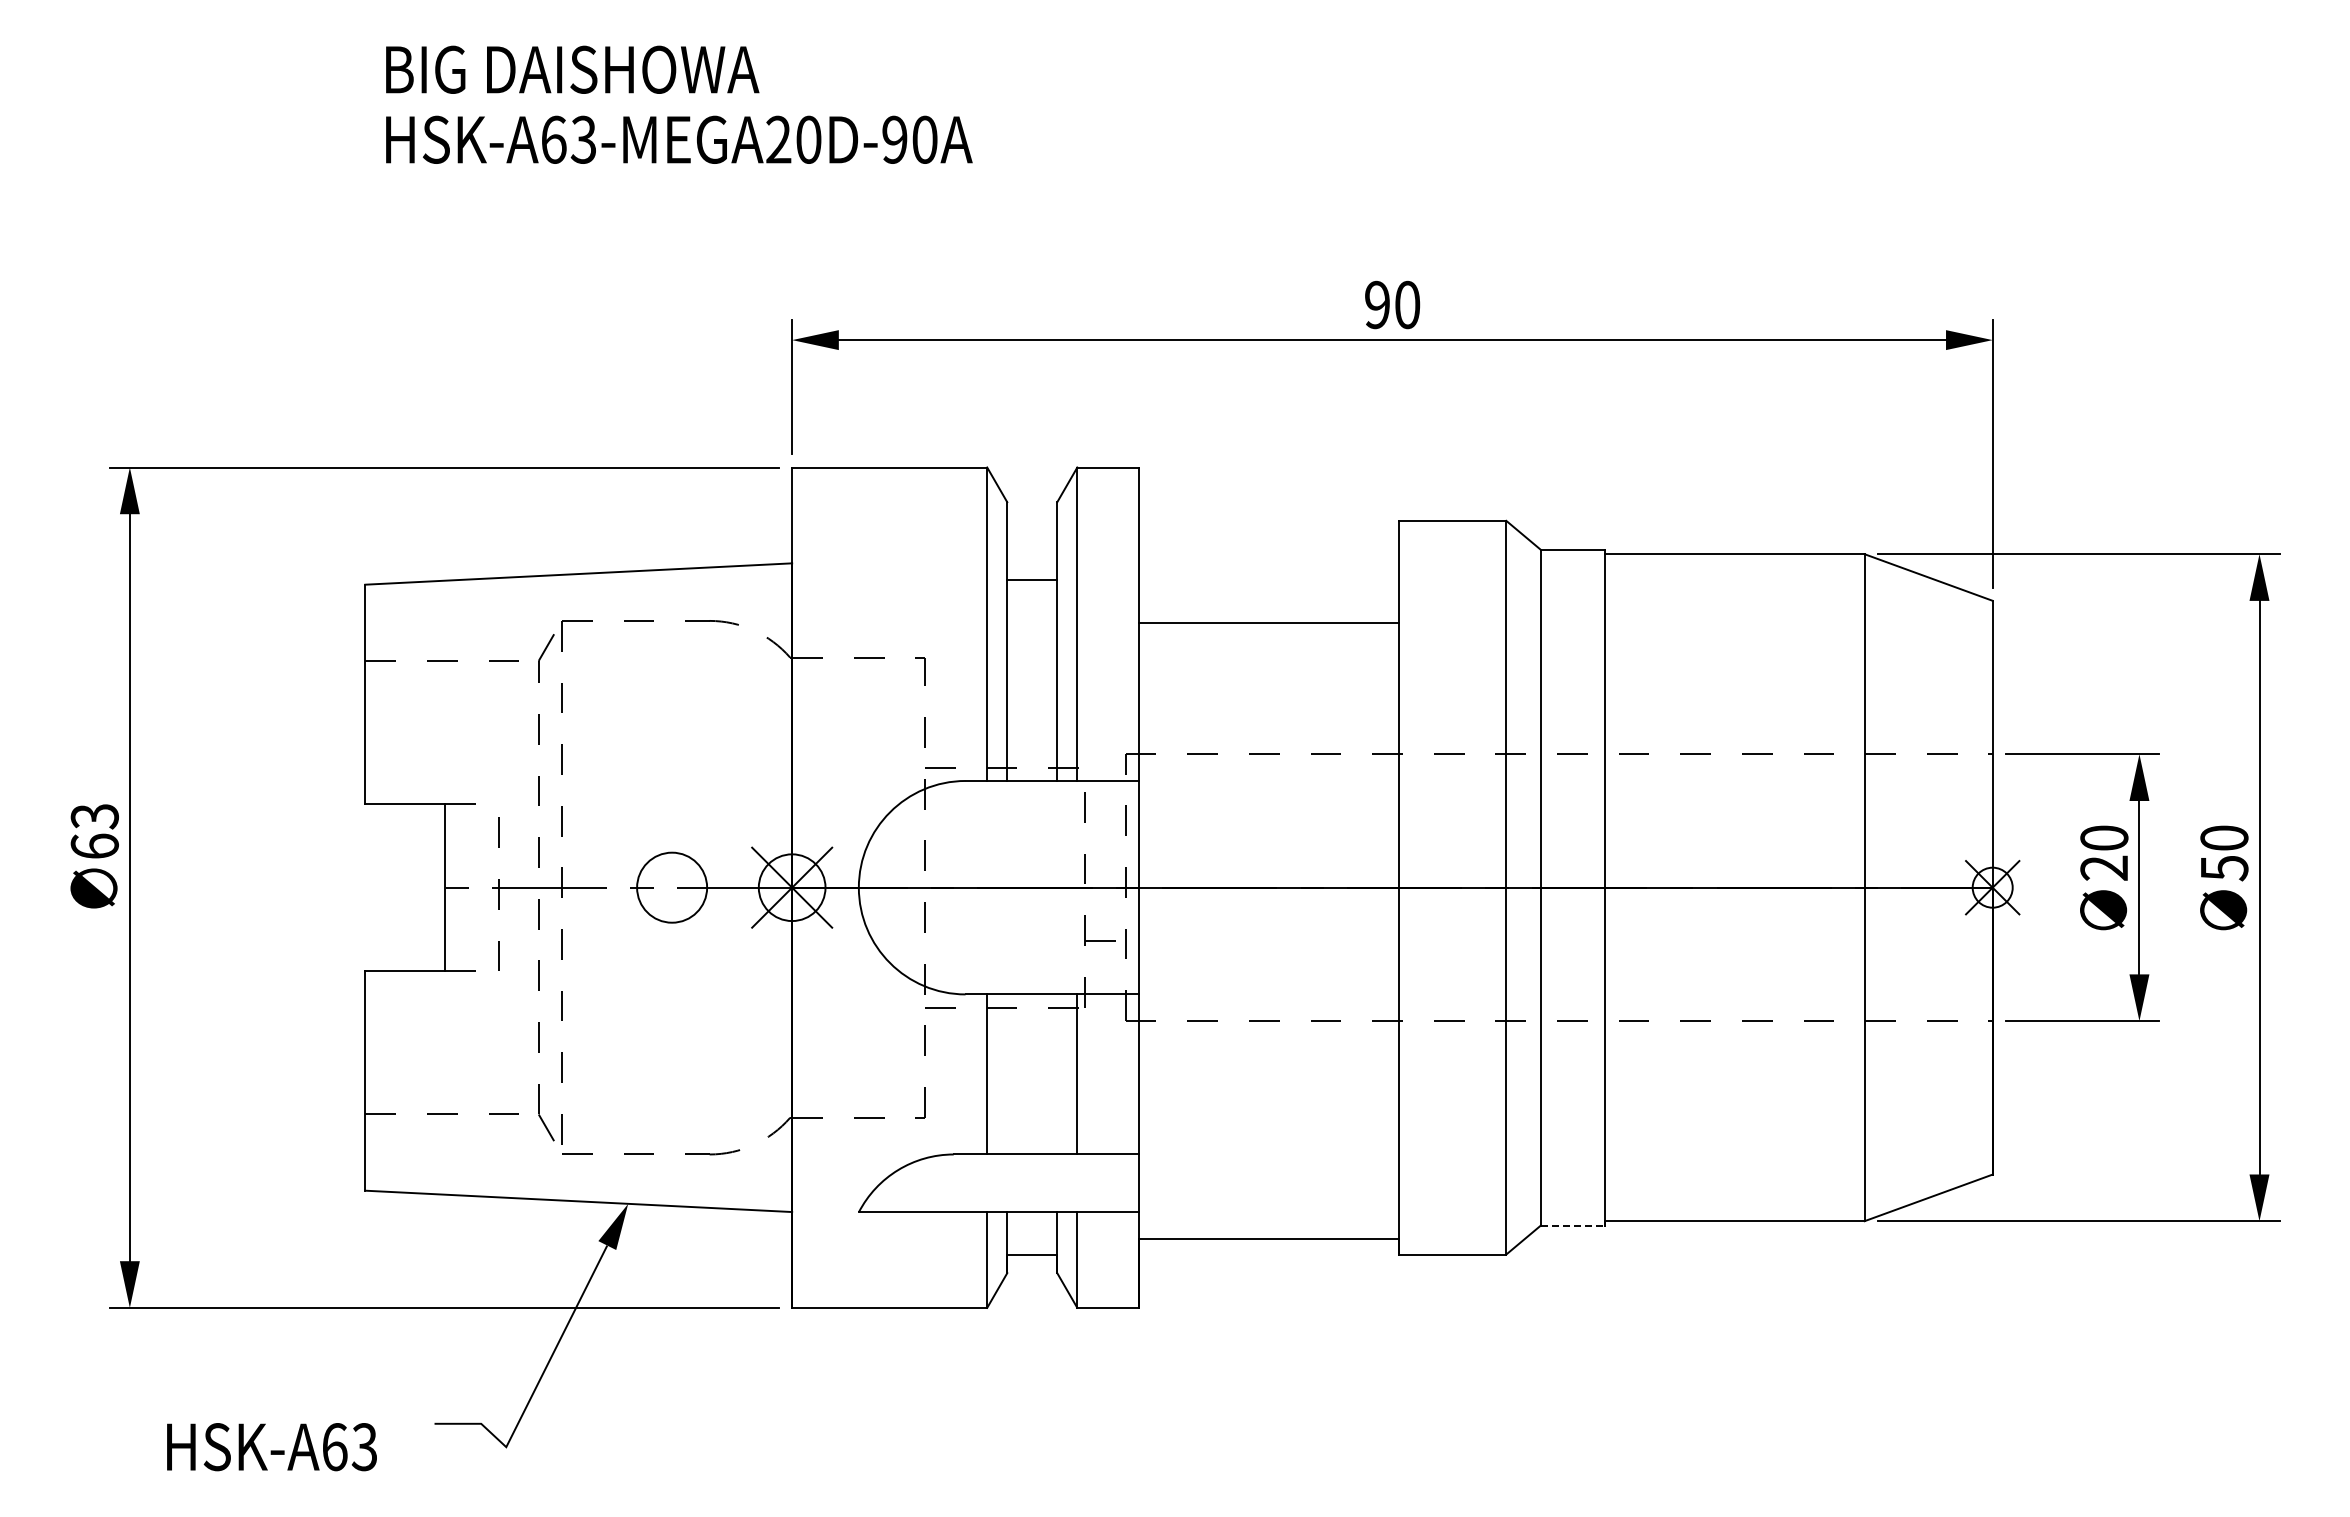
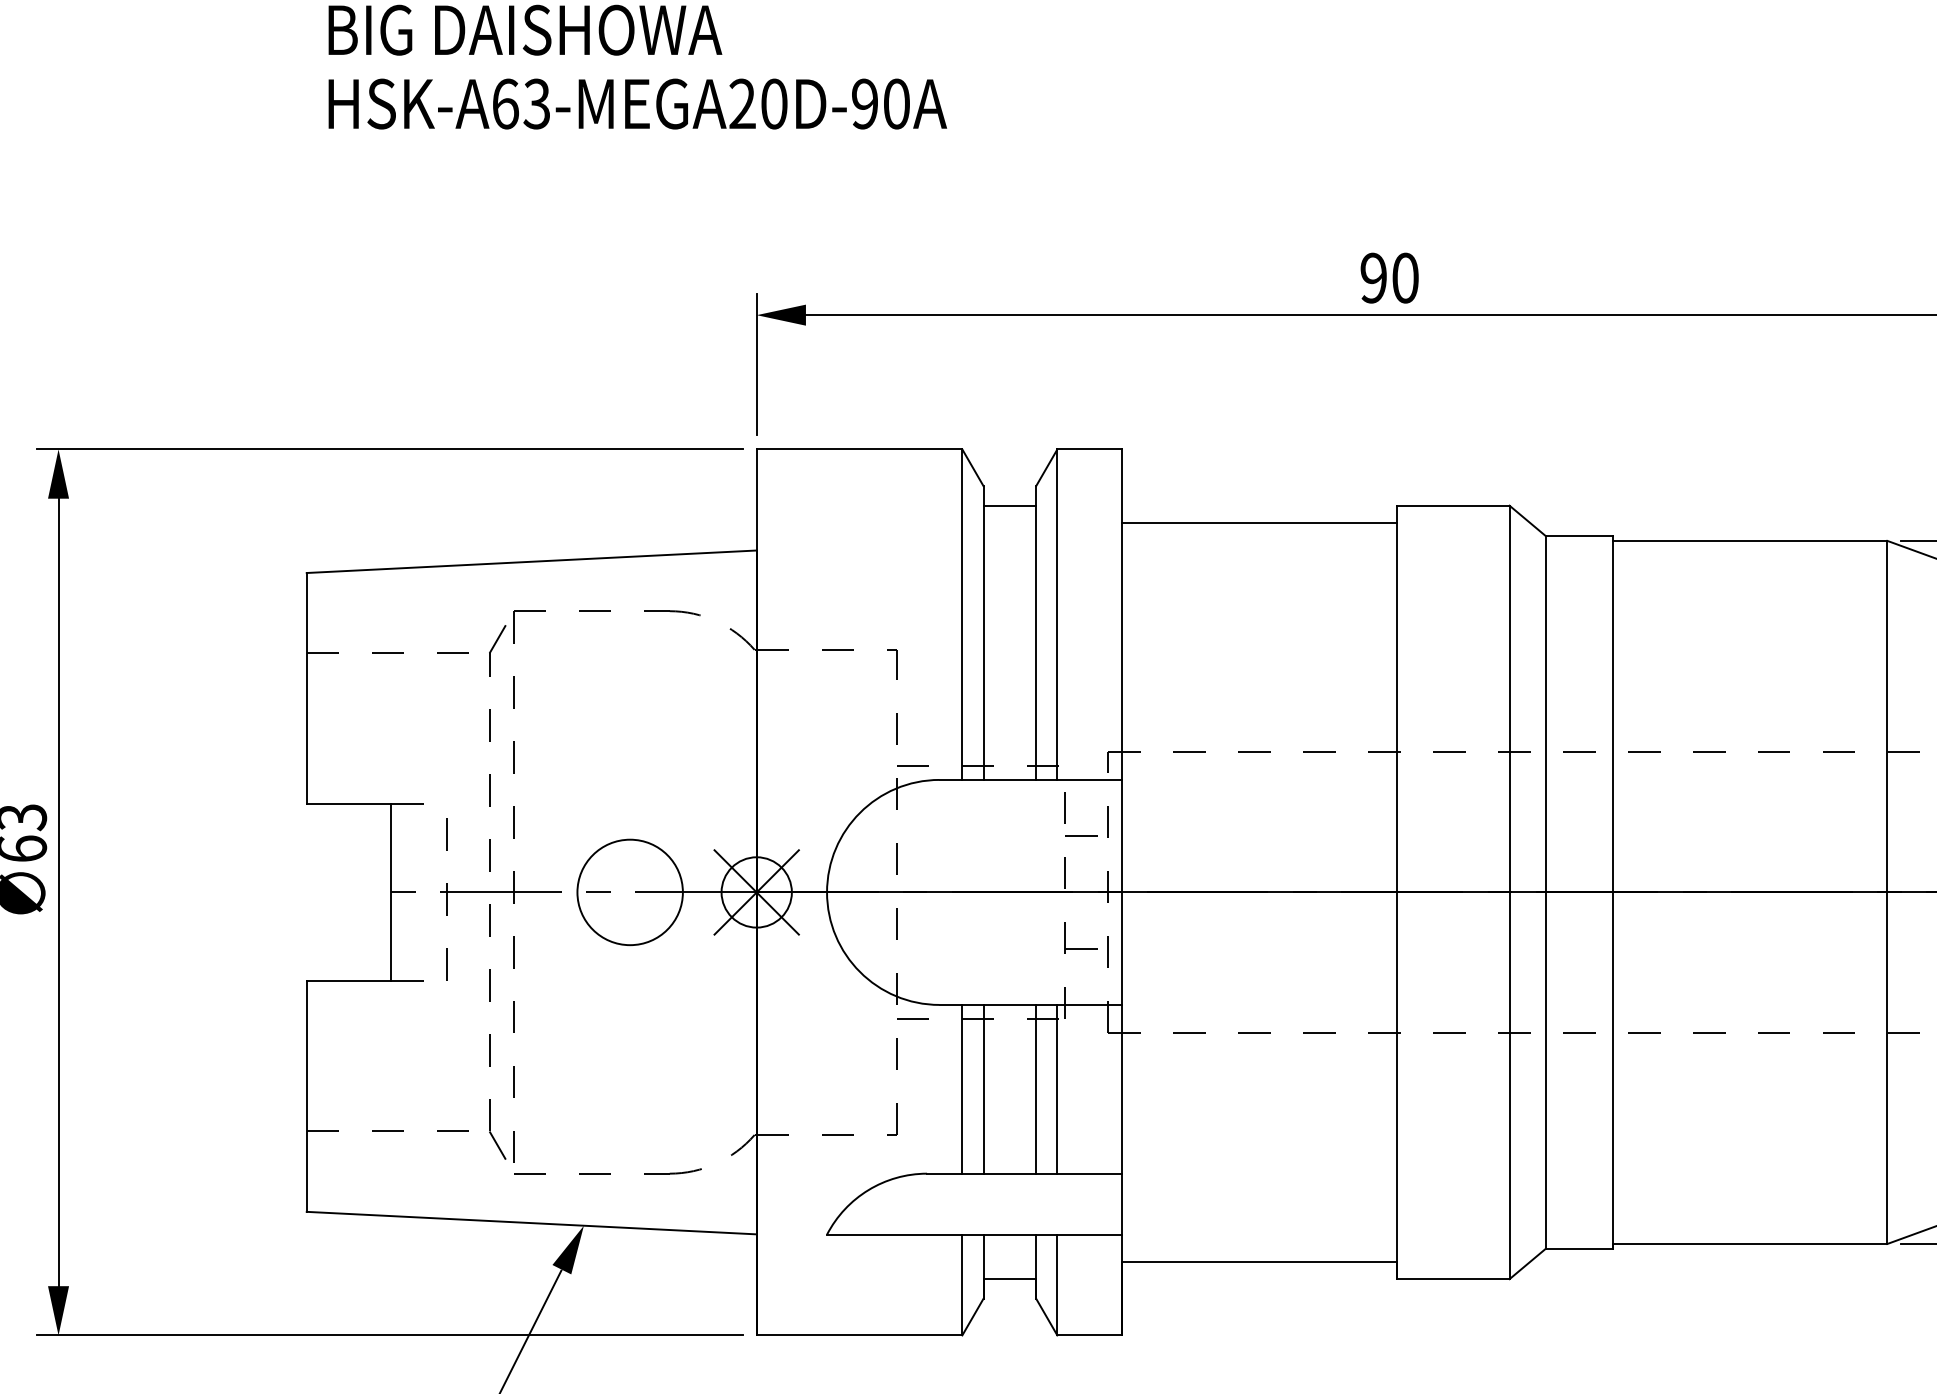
line: (1032, 579) -> (1010, 505), moved
line: (1268, 622) -> (1258, 522), moved
line: (1100, 833) -> (1081, 835), added
circle: (672, 887) -> (630, 892), size x1.43
line: (1007, 1074) -> (983, 1089), added
line: (1057, 1074) -> (1036, 1089), added
line: (1573, 1225) -> (1580, 1248), dashed -> solid

